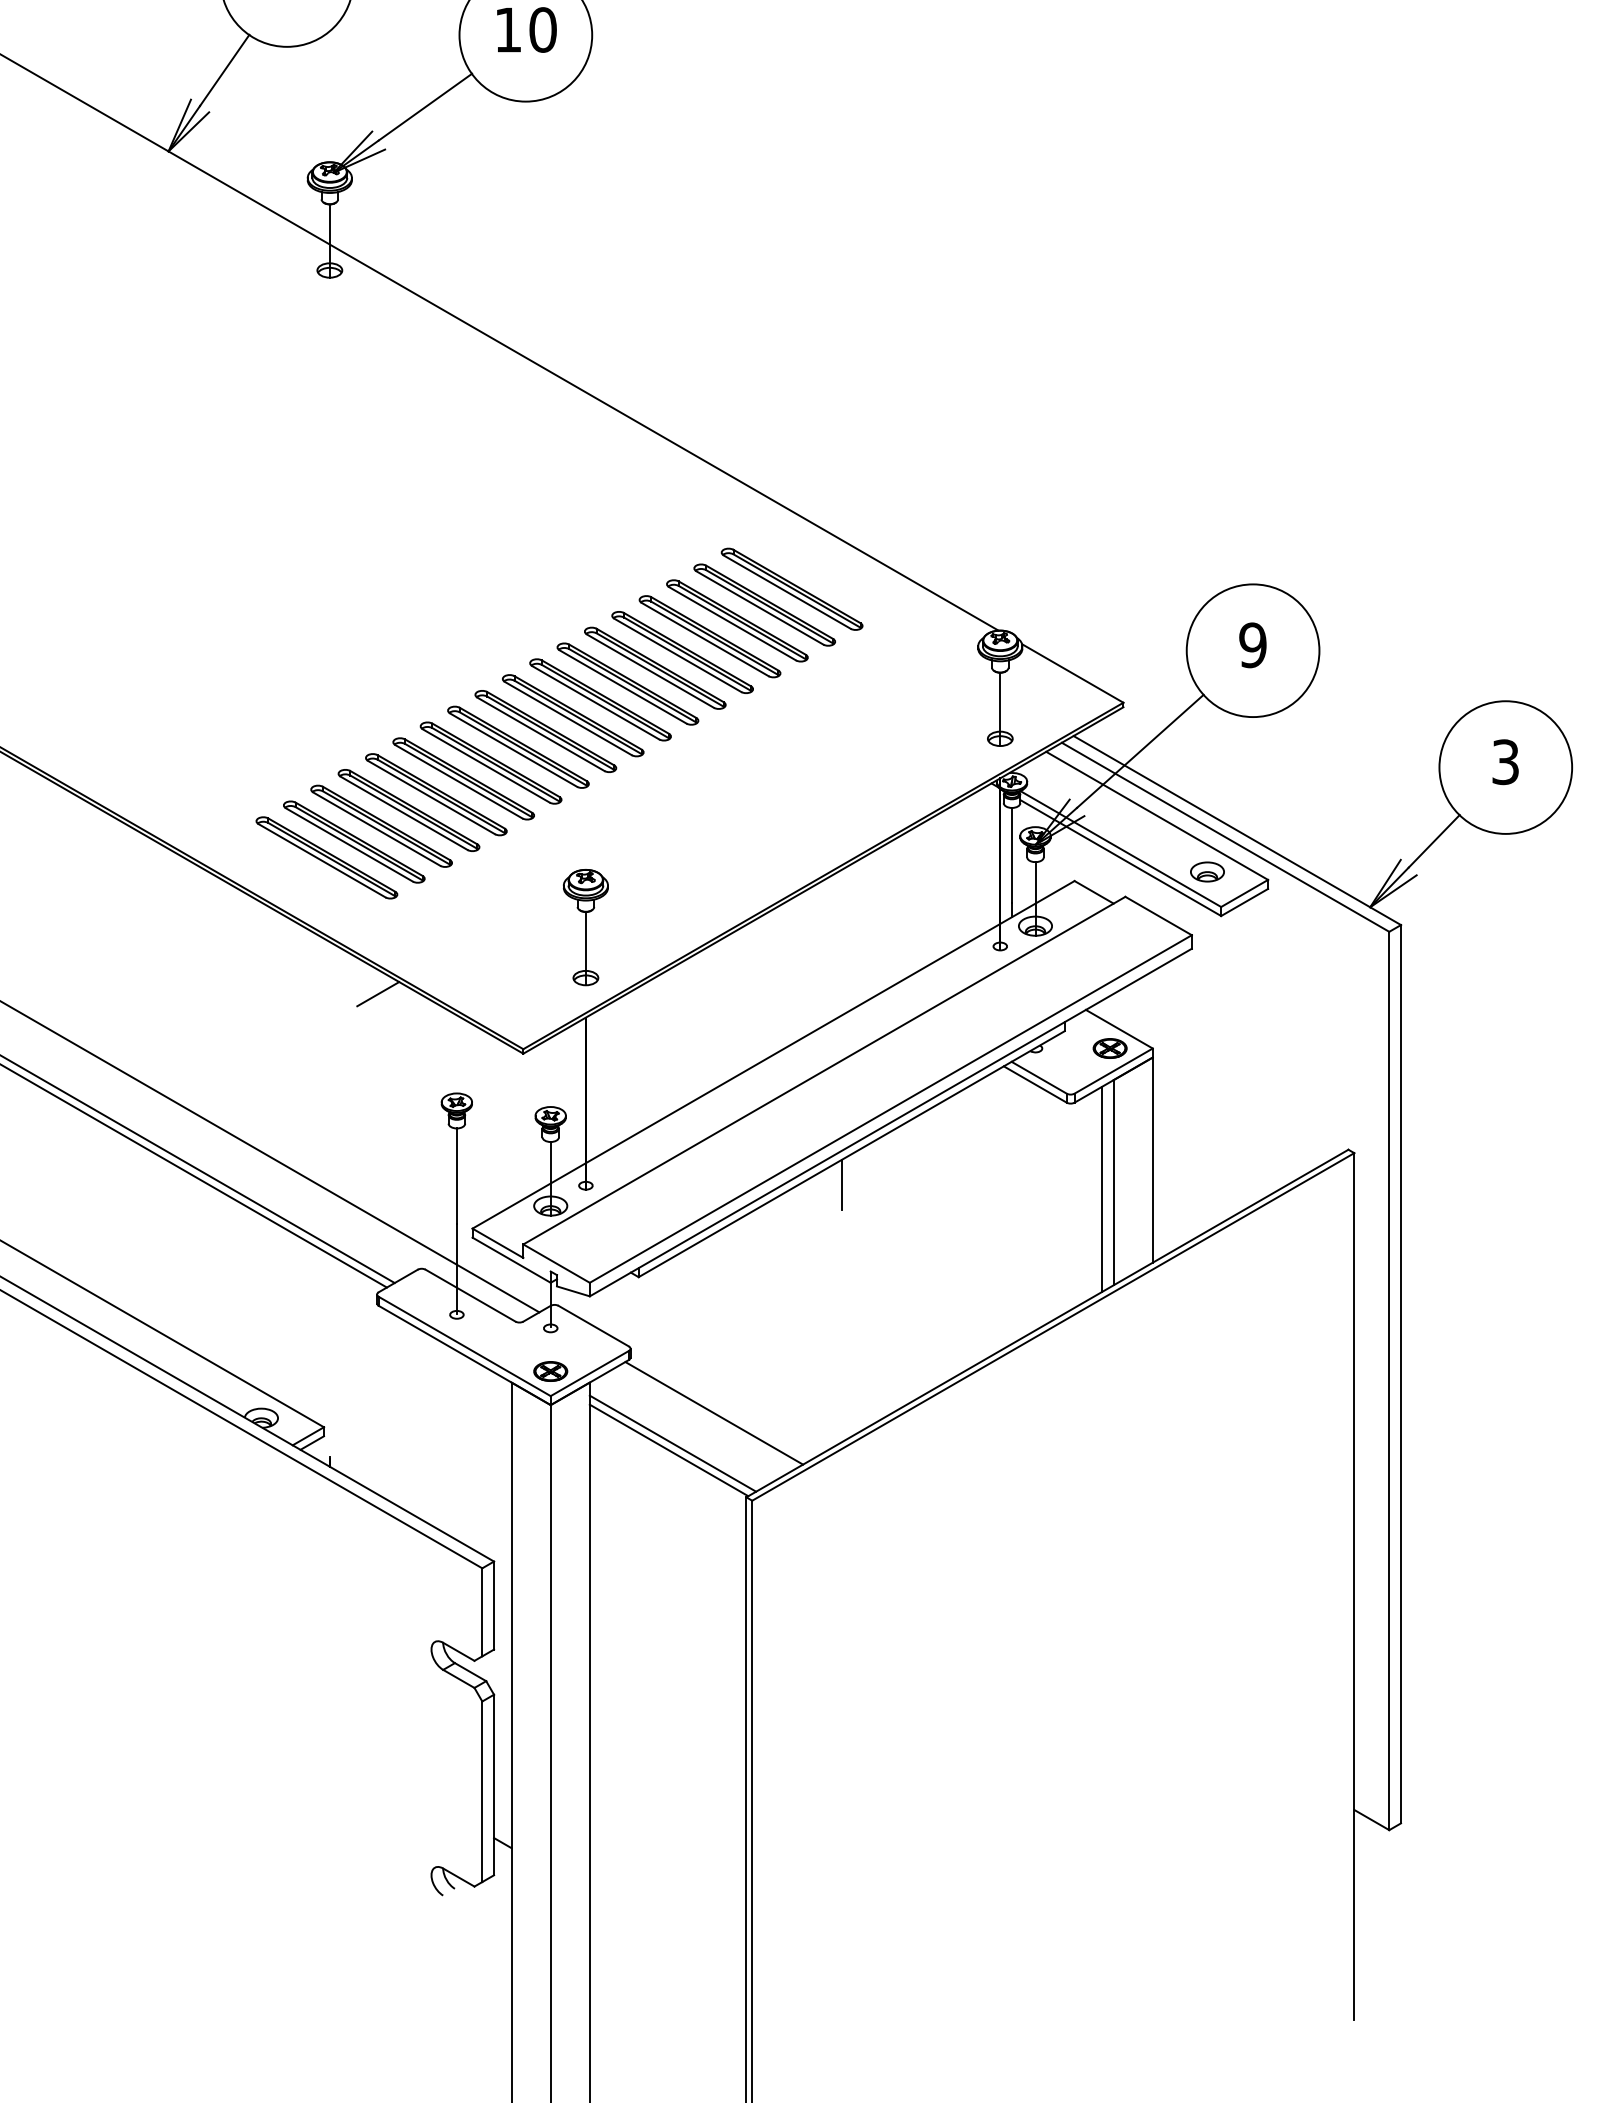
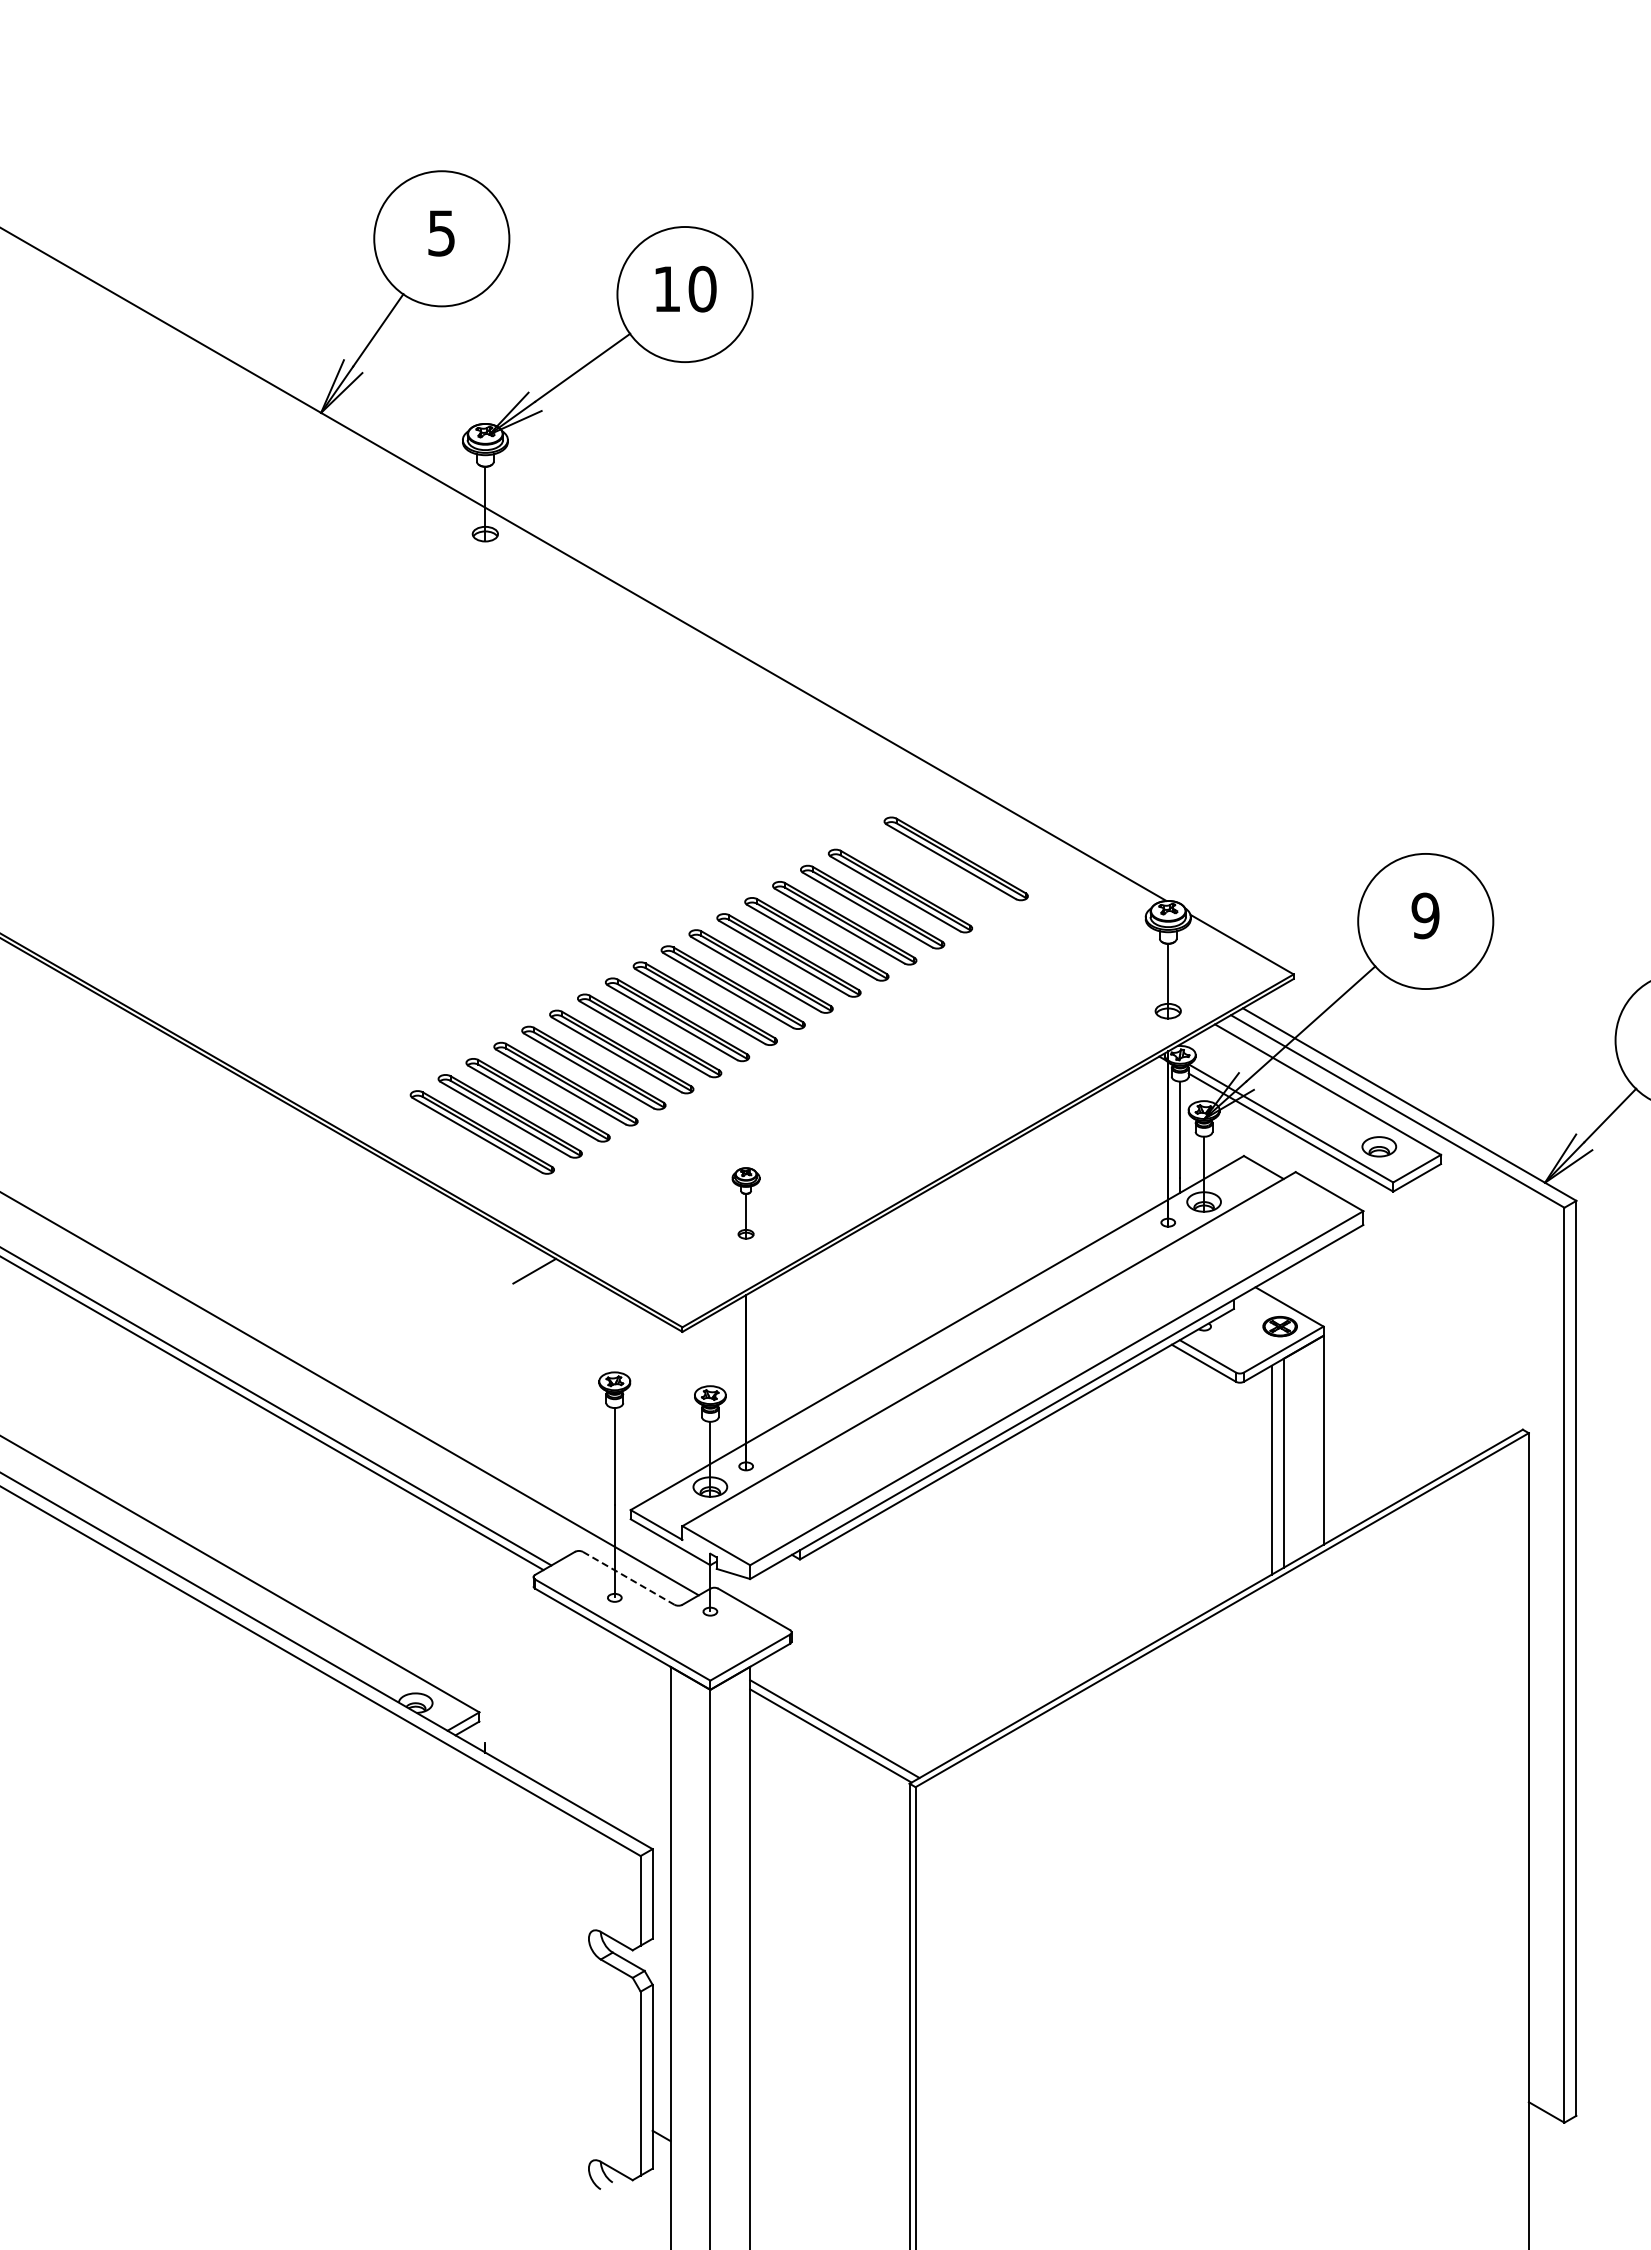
part: (763, 604) -> (927, 874), removed
part: (585, 927) -> (745, 1203), size x0.6
line: (841, 1184) -> (1006, 1465), removed
line: (470, 1295) -> (628, 1578), solid -> dashed
part: (550, 1371) -> (710, 1655), removed
line: (713, 1412) -> (876, 1697), removed

